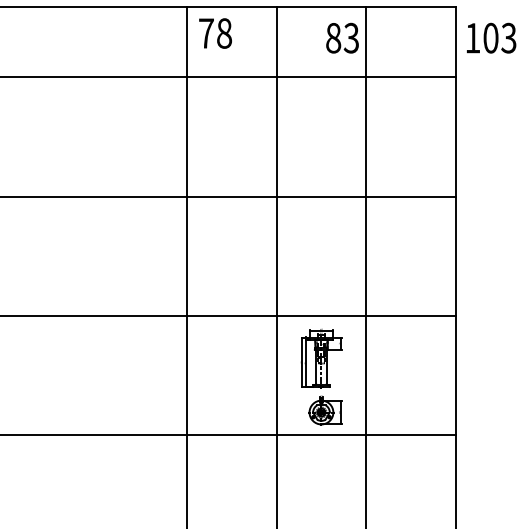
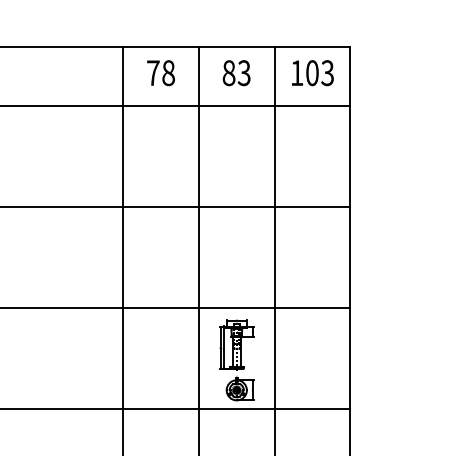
text: (214, 33) -> (160, 73), moved
text: (342, 38) -> (236, 73), moved
text: (491, 38) -> (312, 73), moved

